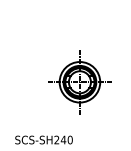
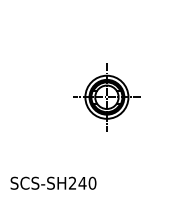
part: (79, 81) -> (106, 96), size x0.71

